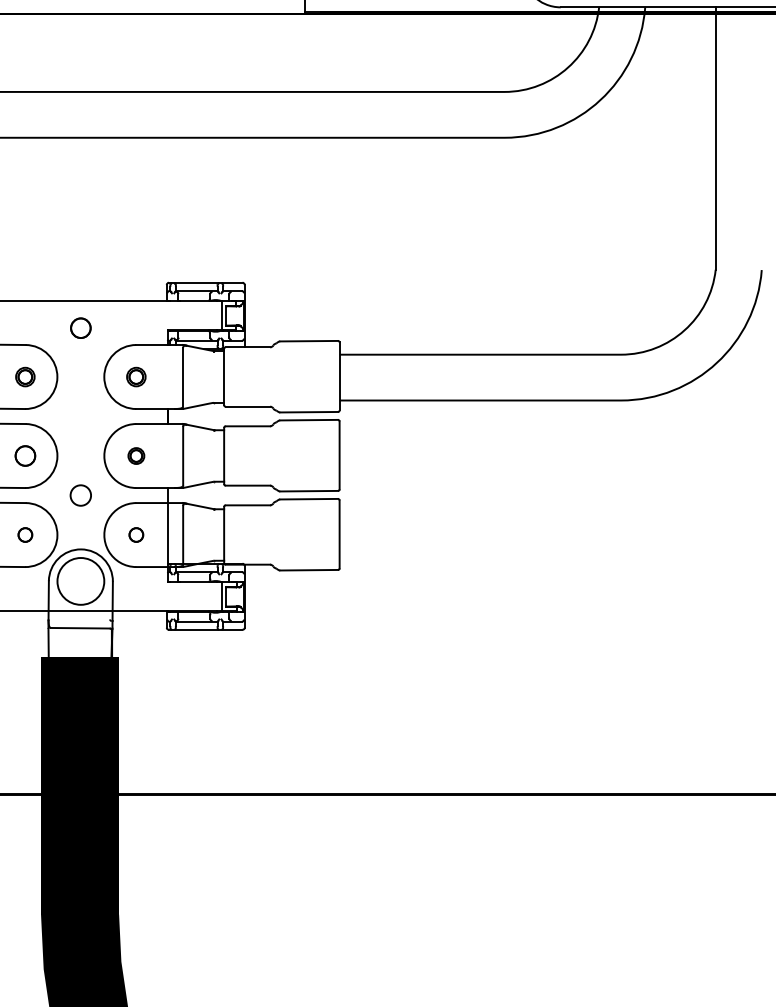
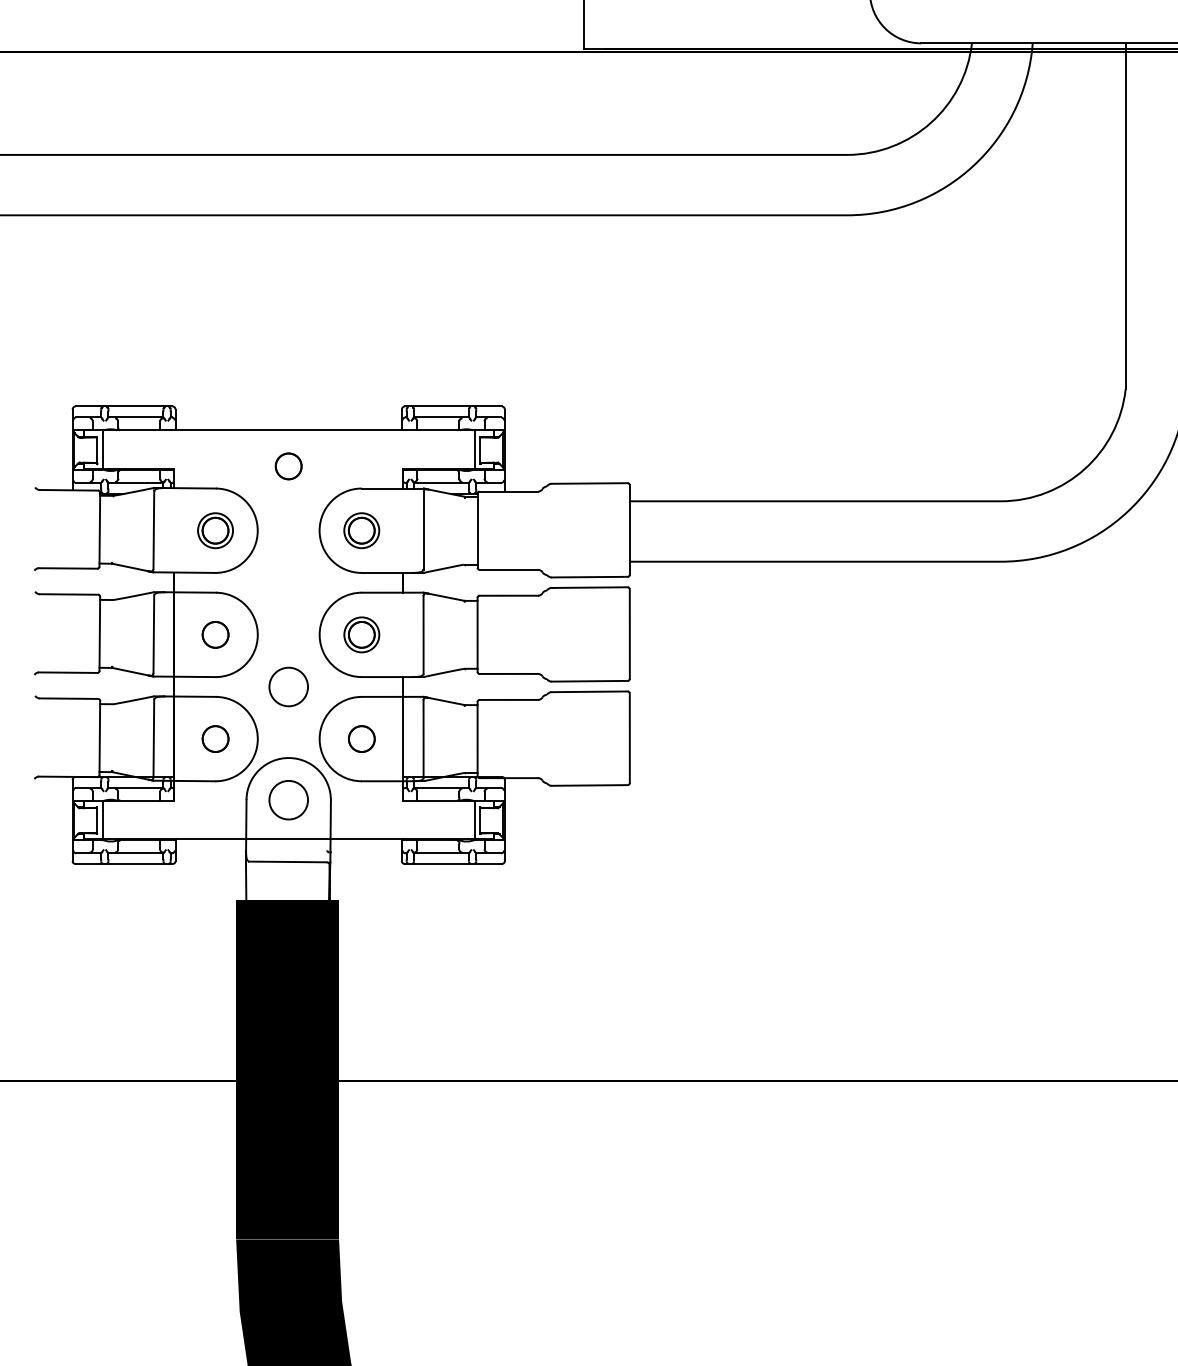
part: (25, 376) -> (215, 530), size x1.43
part: (136, 376) -> (361, 530), size x1.43
part: (136, 455) -> (361, 634), size x1.67
circle: (80, 495) -> (288, 686), size x1.43
part: (25, 534) -> (215, 738), size x1.43
circle: (136, 534) -> (361, 738), size x1.43
circle: (80, 580) -> (288, 799), size x0.62

